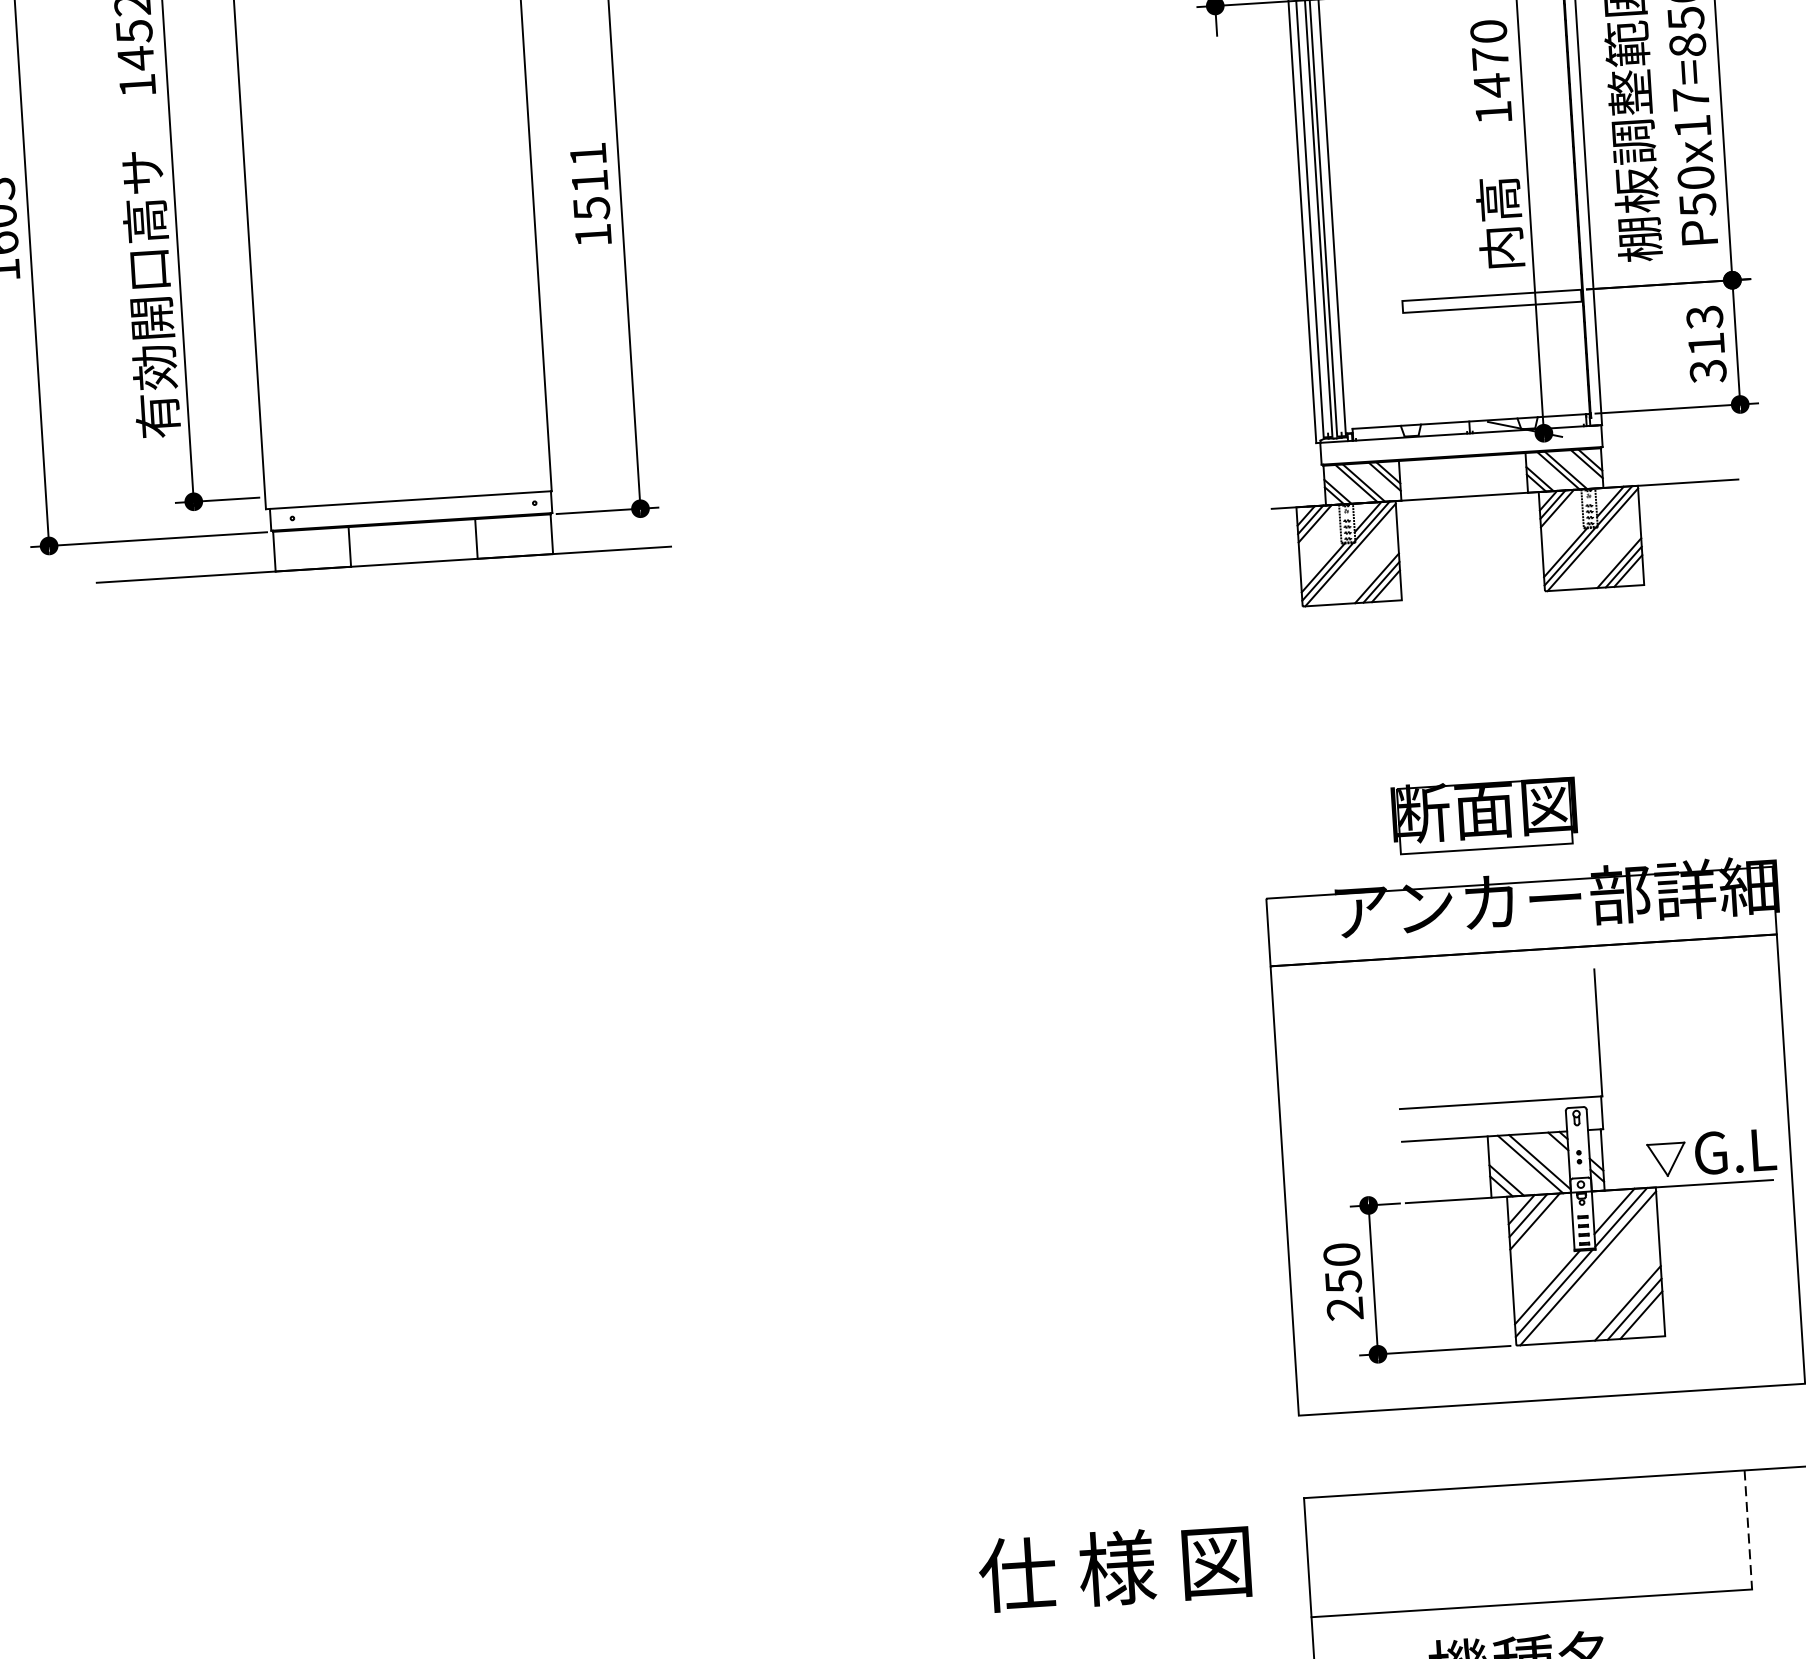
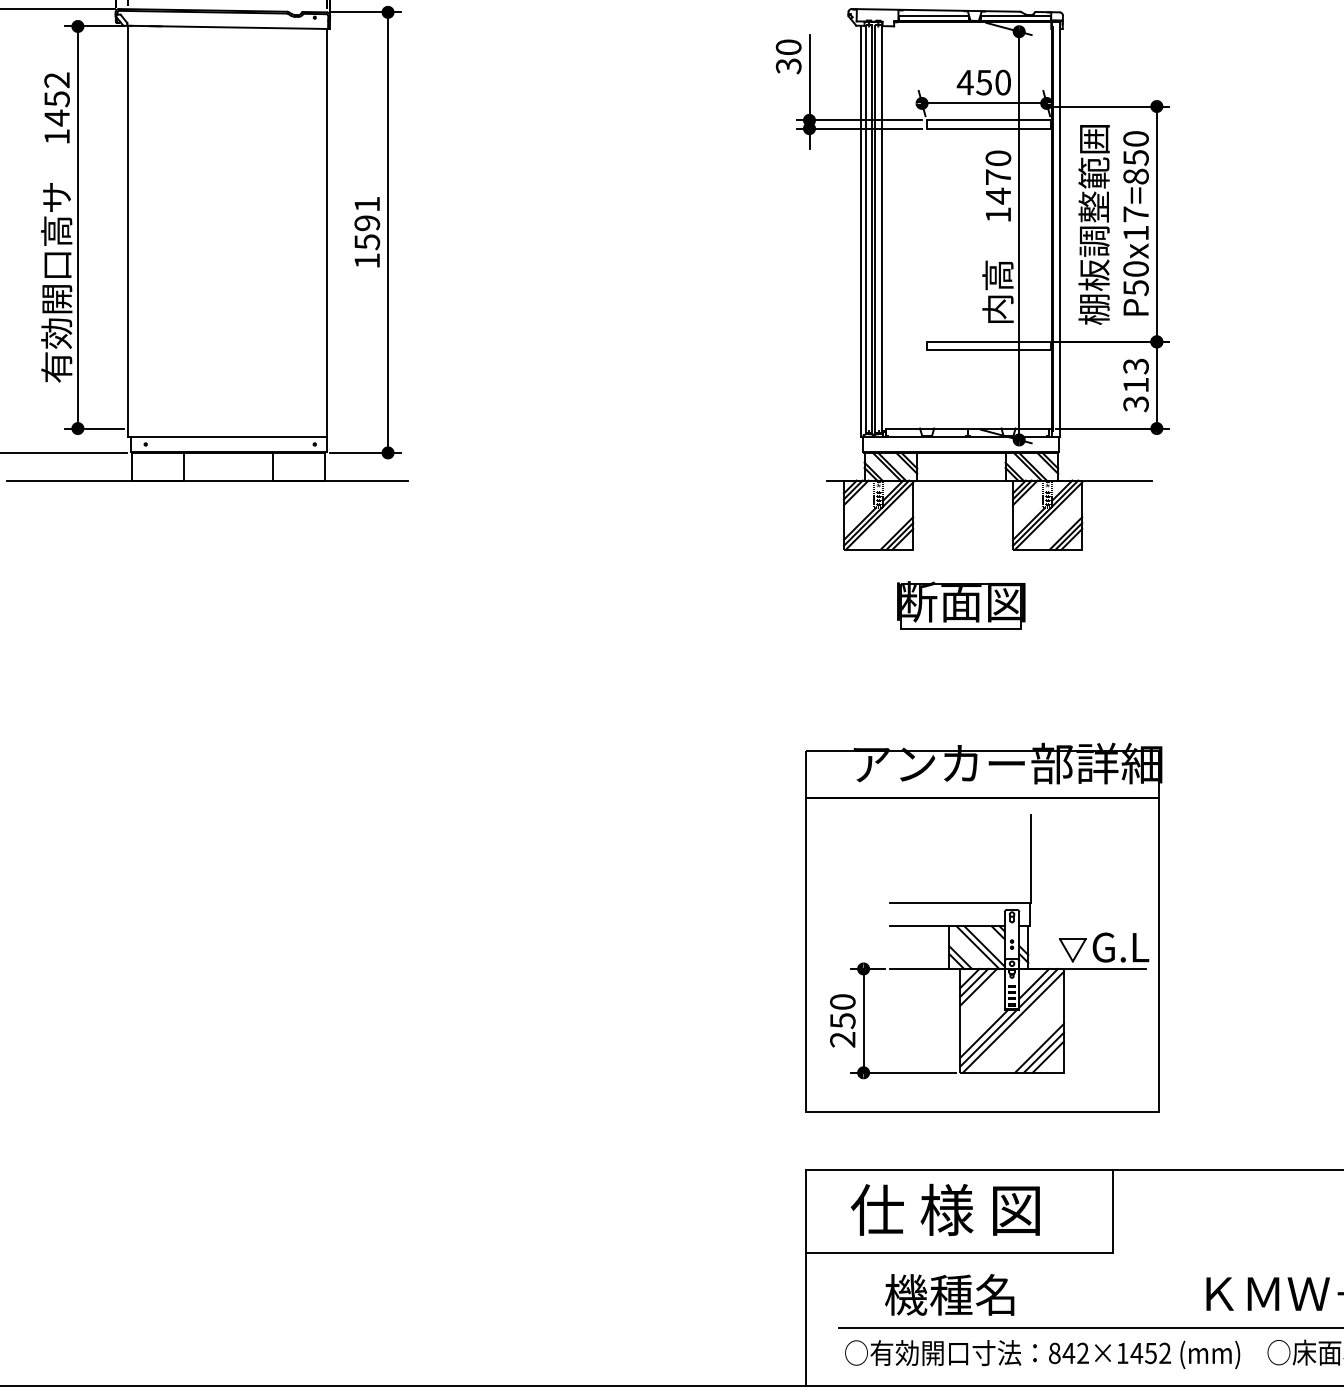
text: (590, 181) -> (367, 223), 1511 -> 1591
part: (1484, 814) -> (961, 605), moved
line: (1748, 1530) -> (1113, 1211), dashed -> solid
text: (1113, 1567) -> (944, 1209), moved

